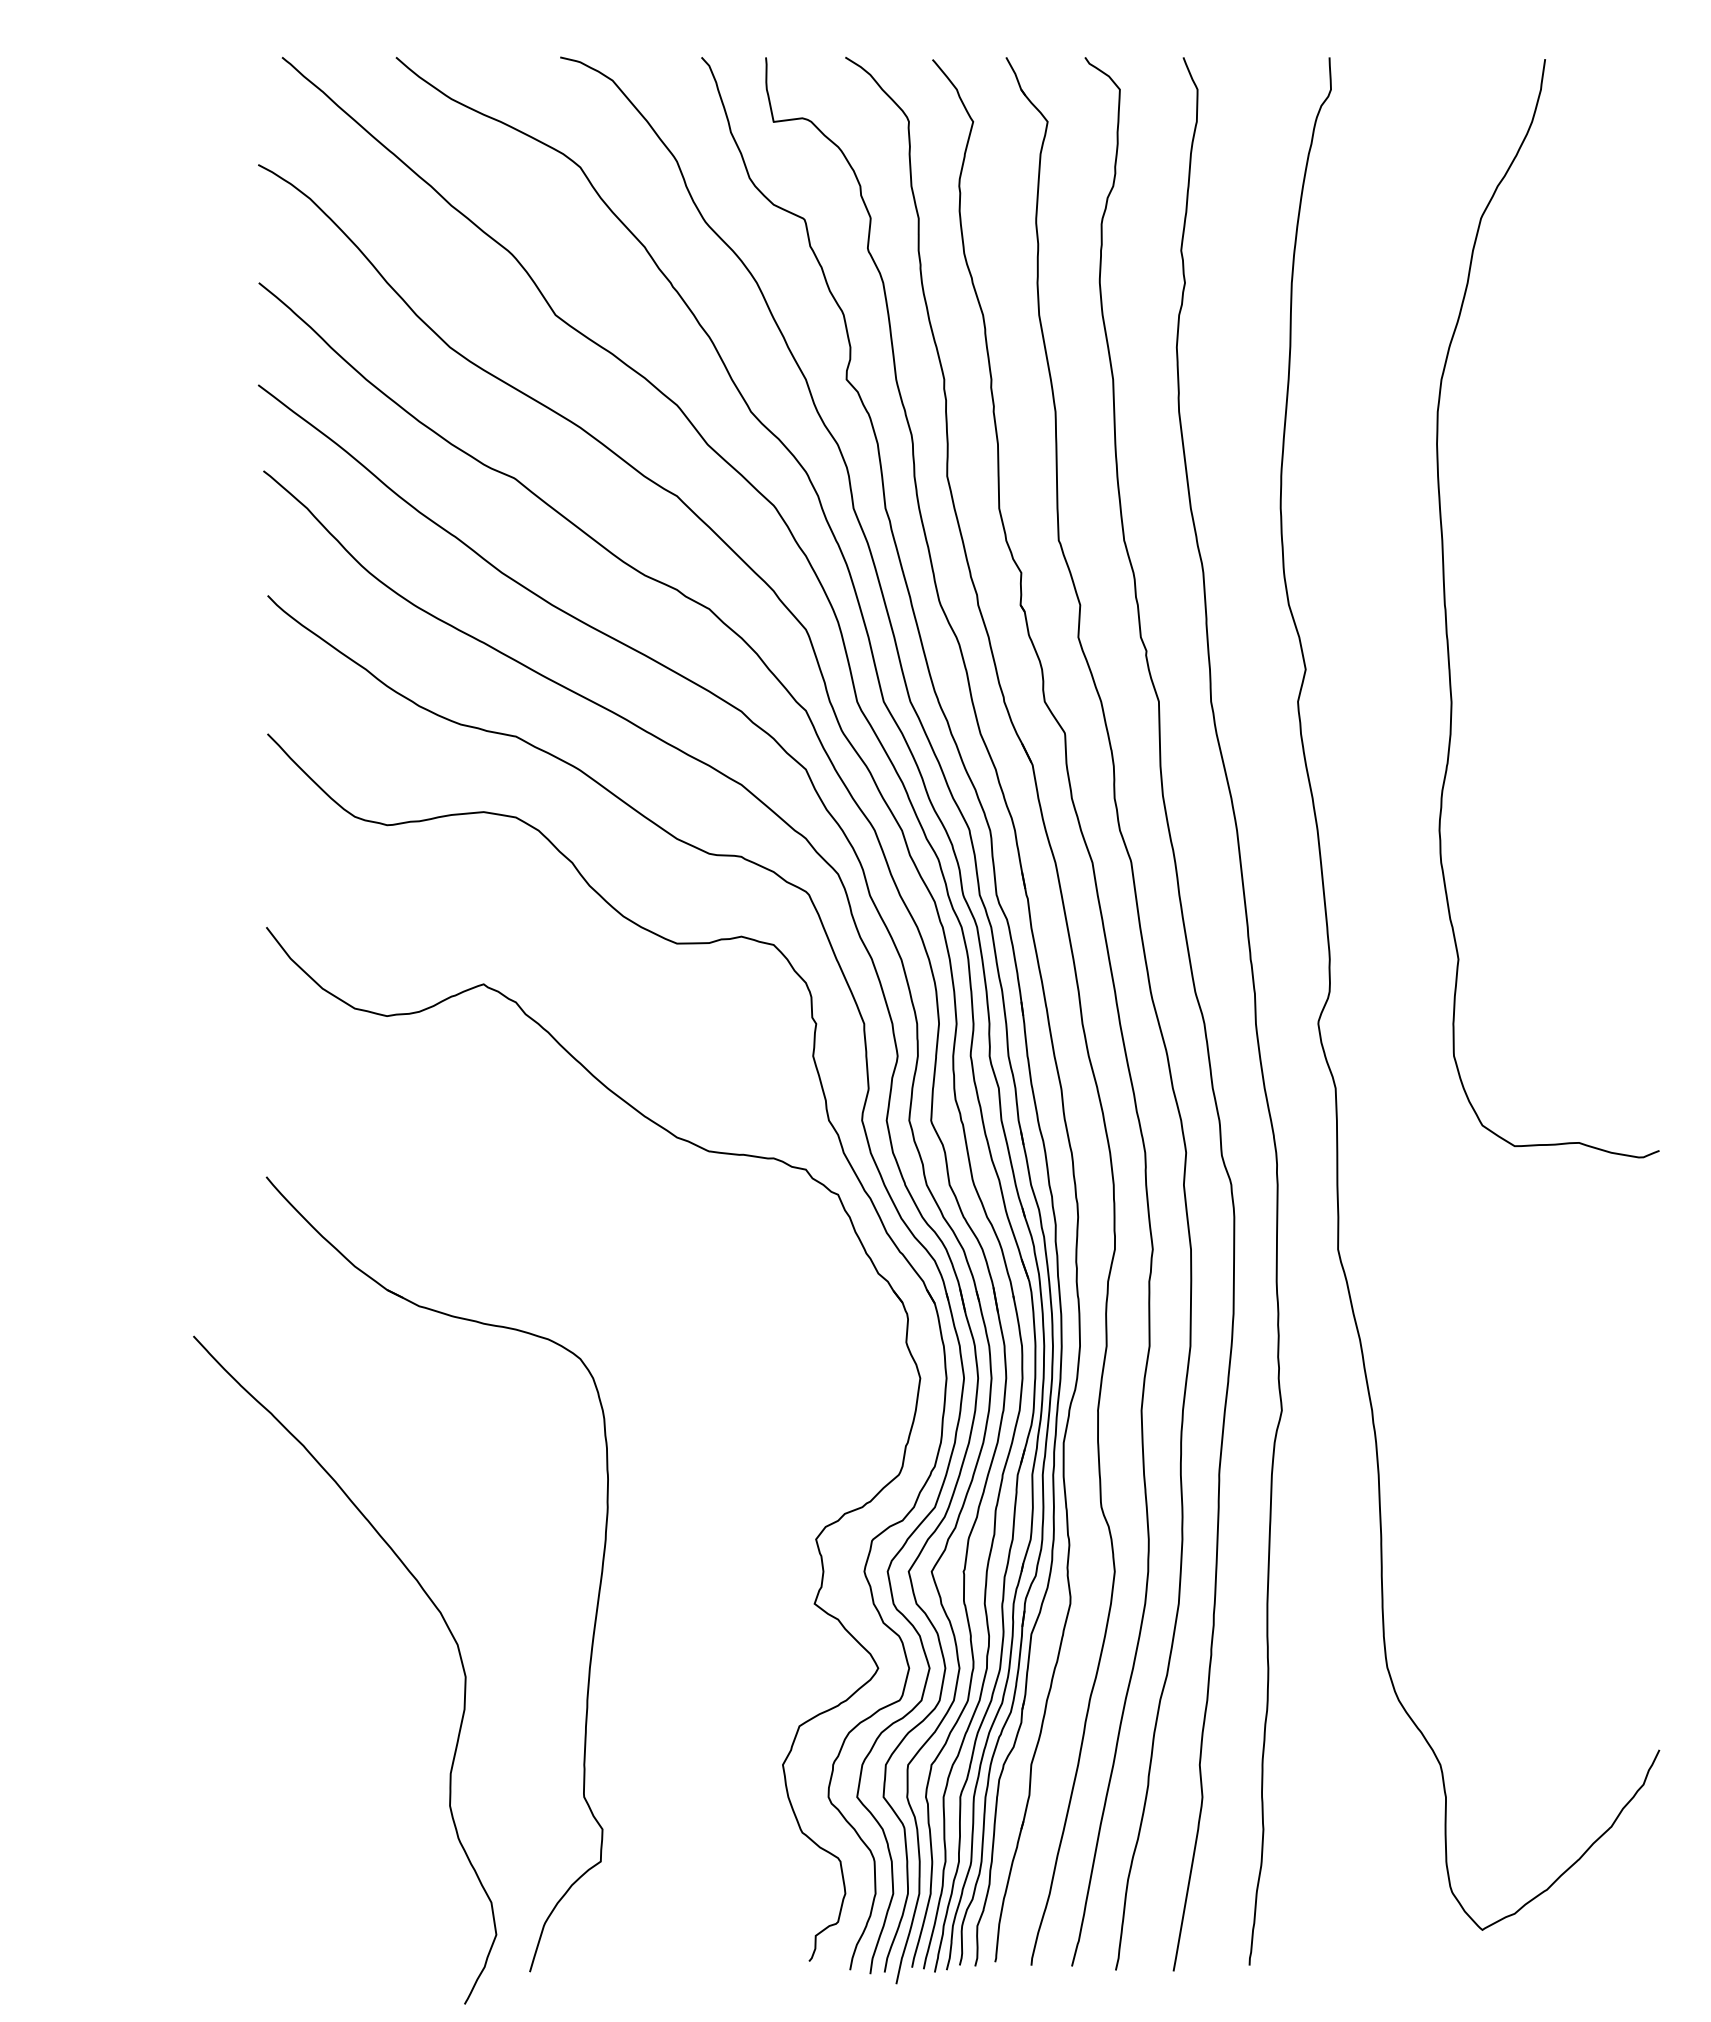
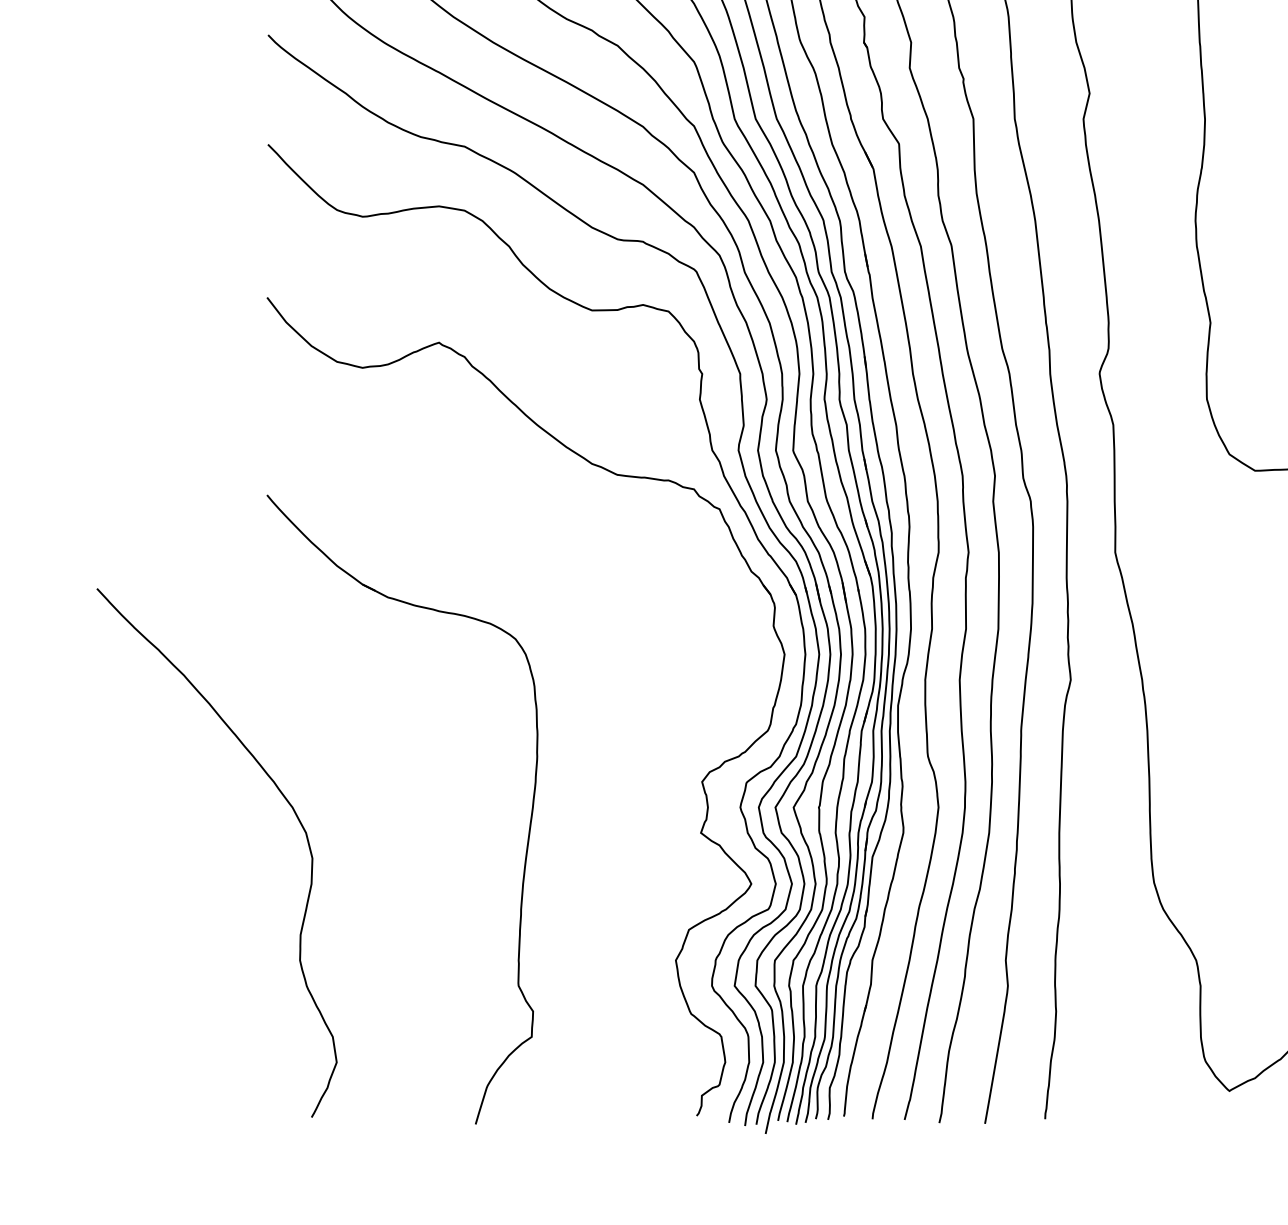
curve: (433, 1605) -> (286, 801), moved

